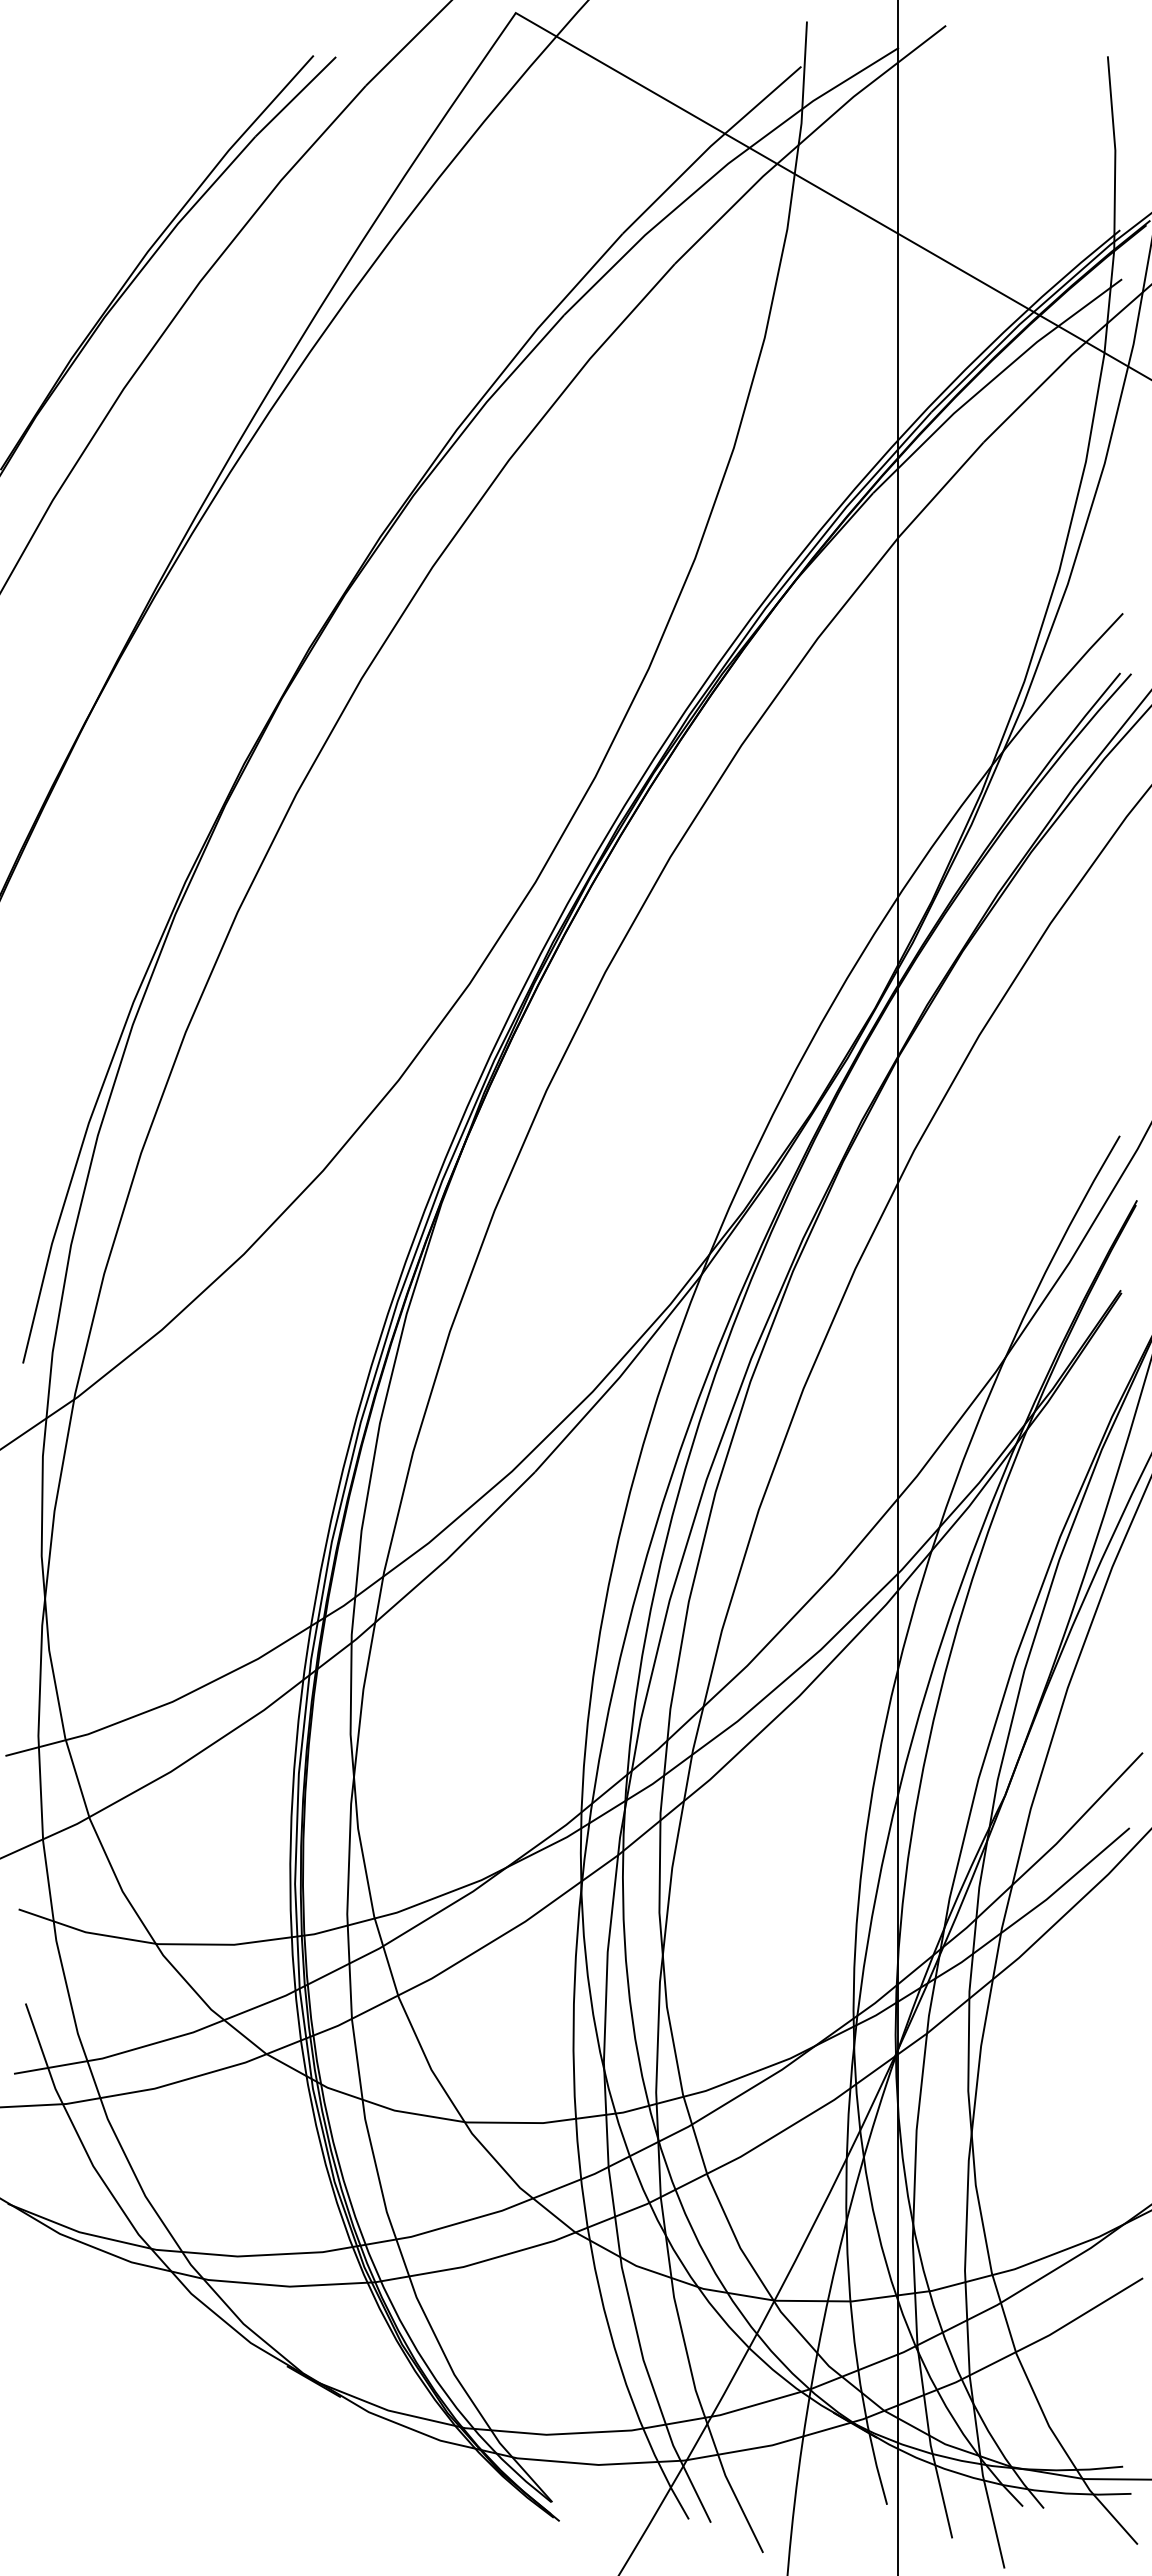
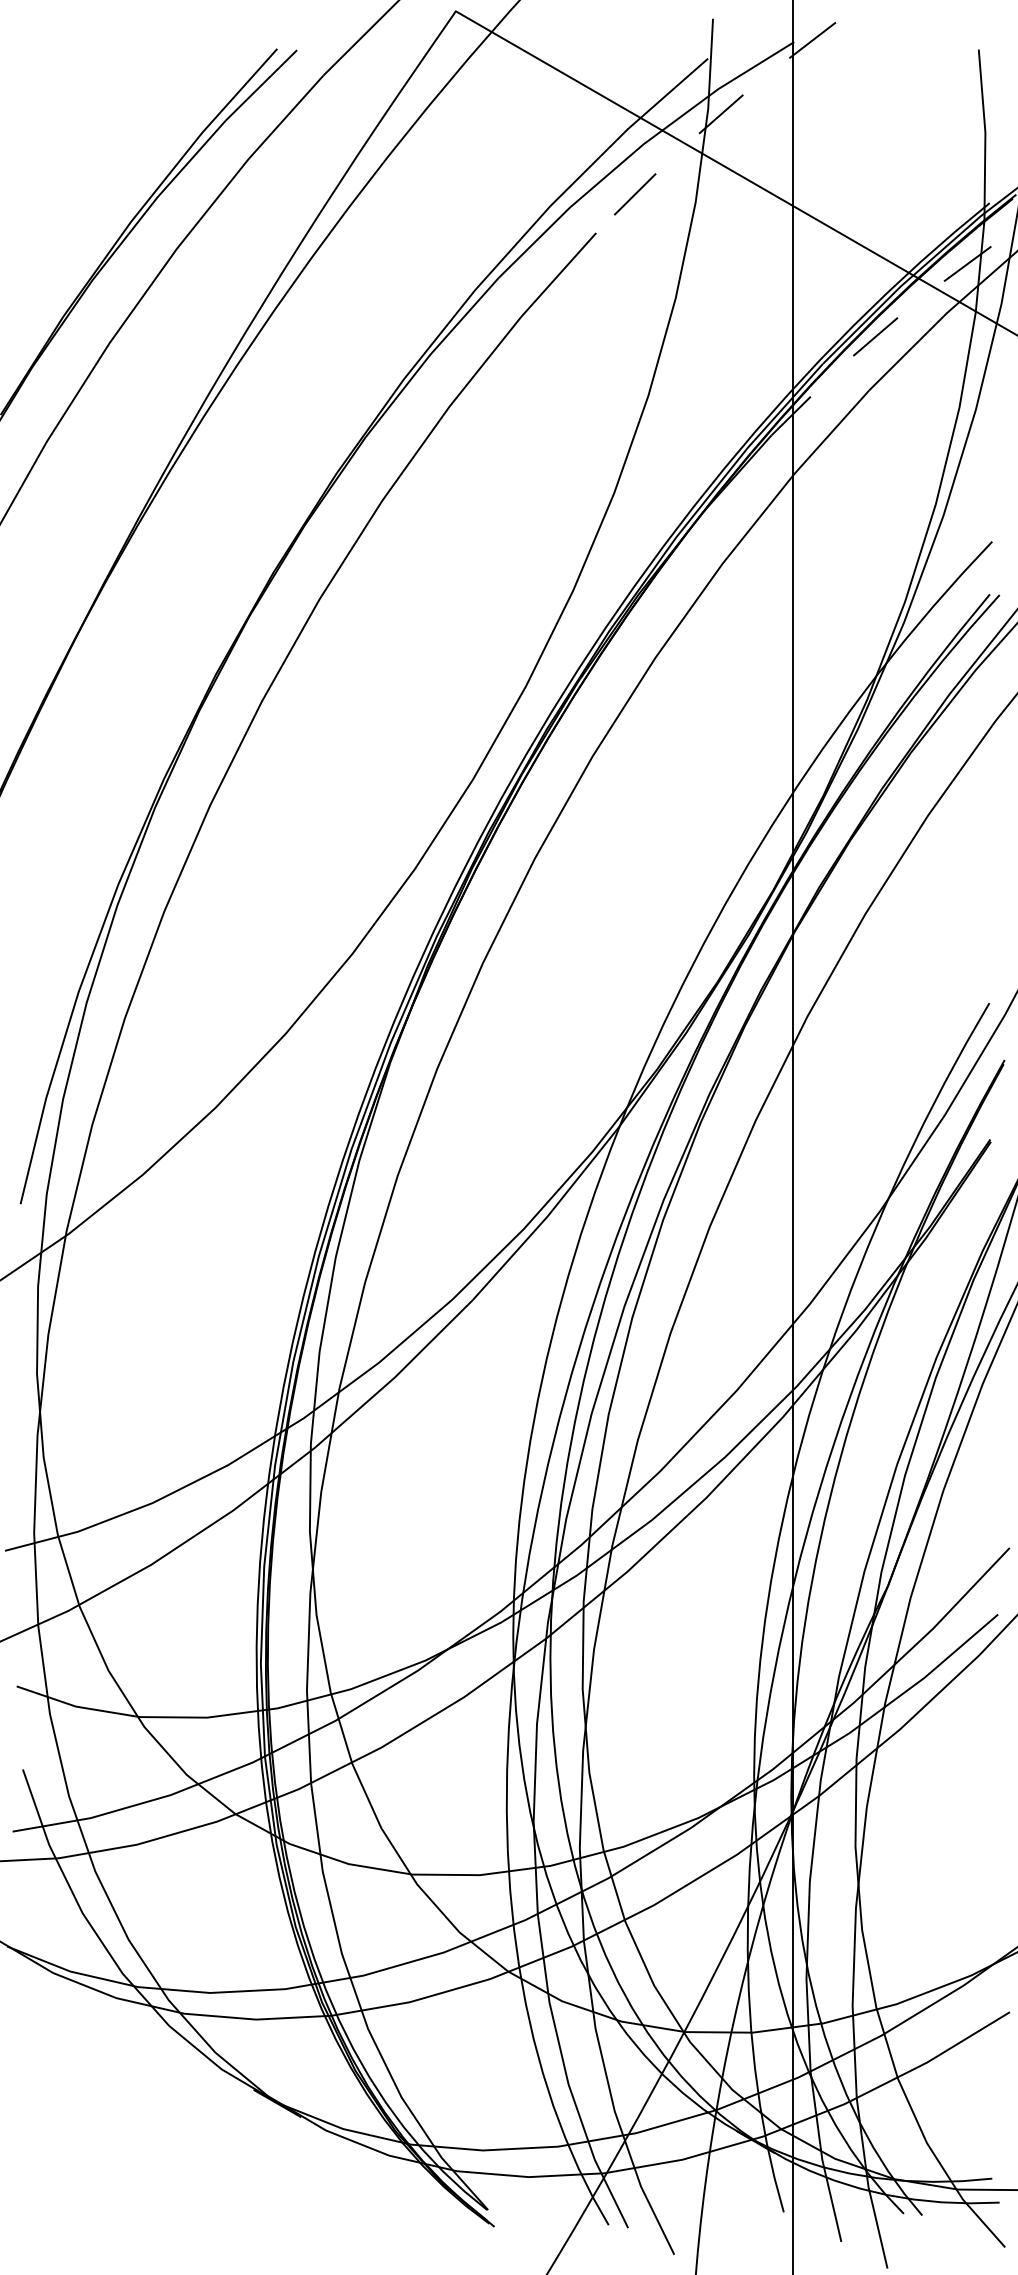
line: (804, 139) -> (710, 123), solid -> dashed
line: (992, 380) -> (876, 335), solid -> dashed

